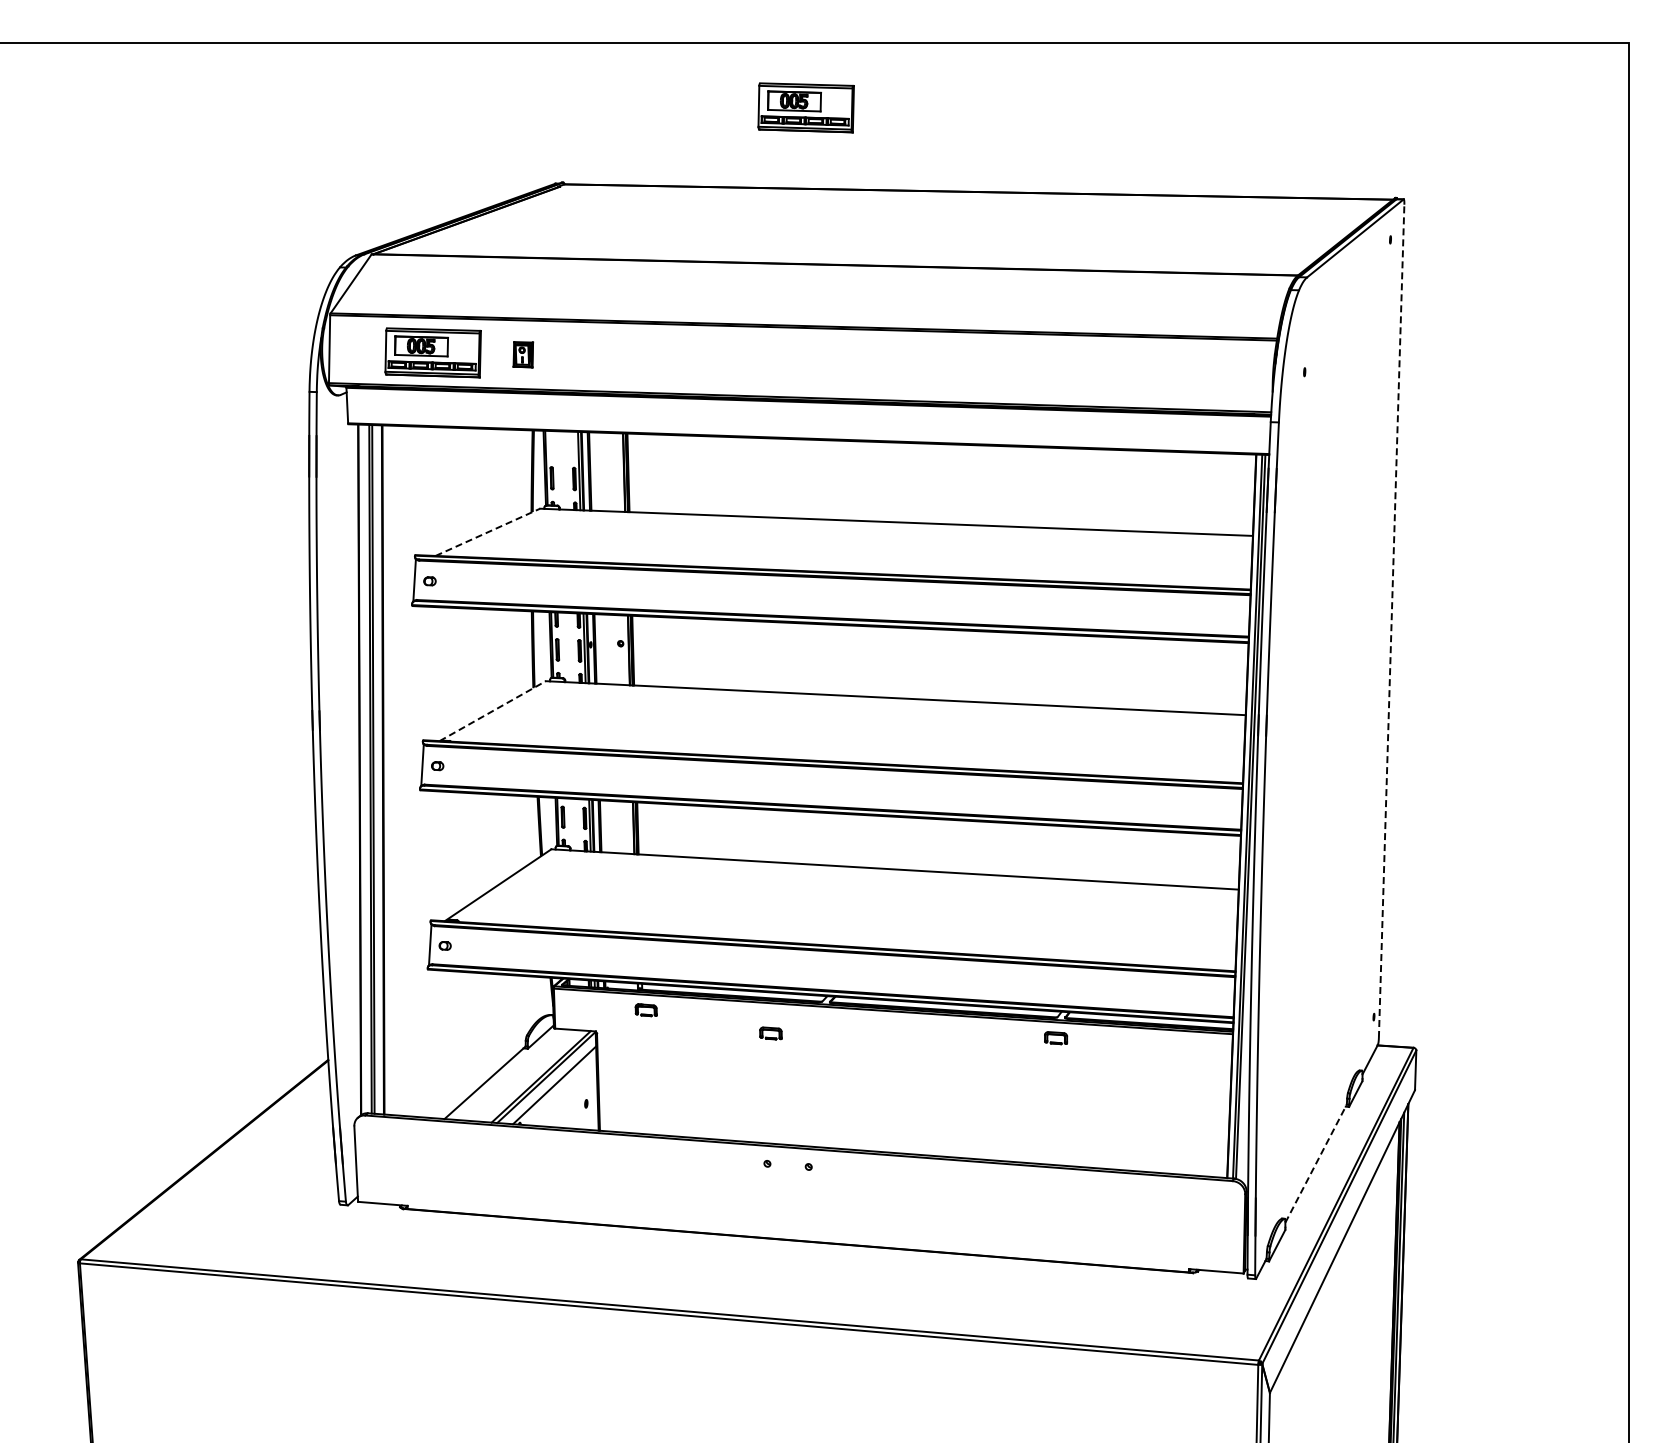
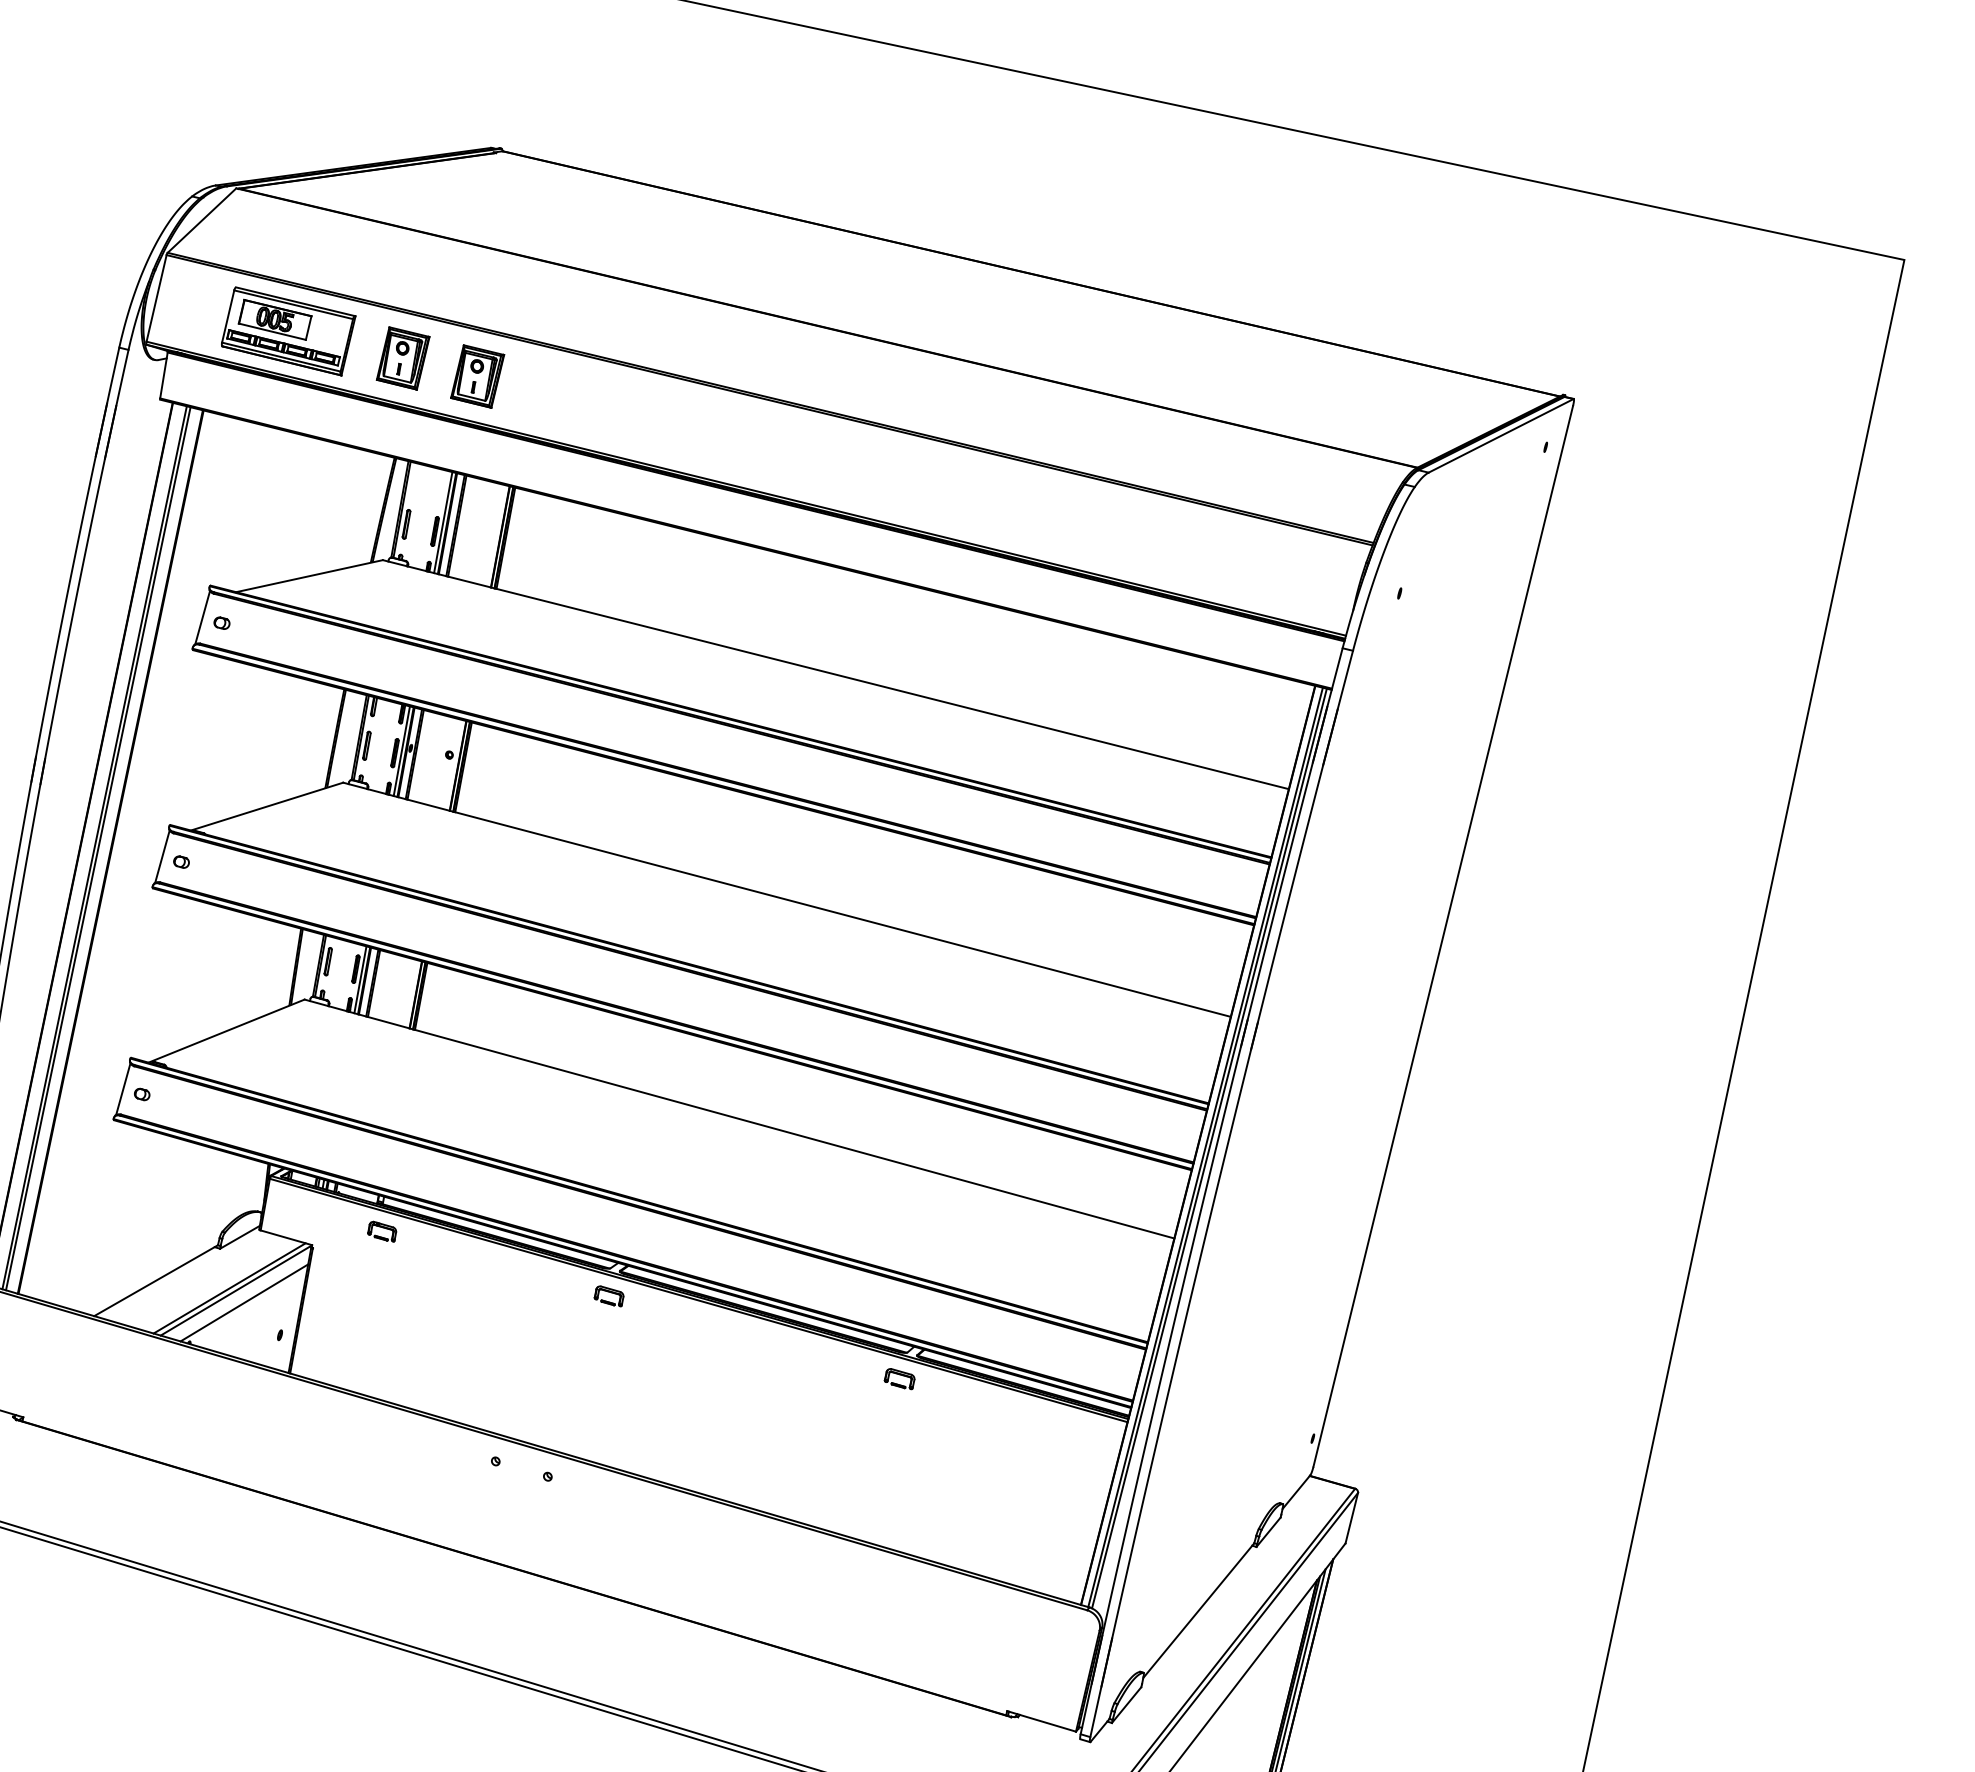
part: (805, 107) -> (832, 118), removed
part: (523, 354) -> (403, 358), size x1.67
part: (581, 356) -> (477, 376), added
line: (488, 532) -> (310, 576), dashed -> solid
line: (1391, 621) -> (1443, 936), dashed -> solid
line: (492, 711) -> (266, 807), dashed -> solid
part: (770, 1033) -> (608, 1296), moved
line: (1316, 1163) -> (1199, 1610), dashed -> solid

